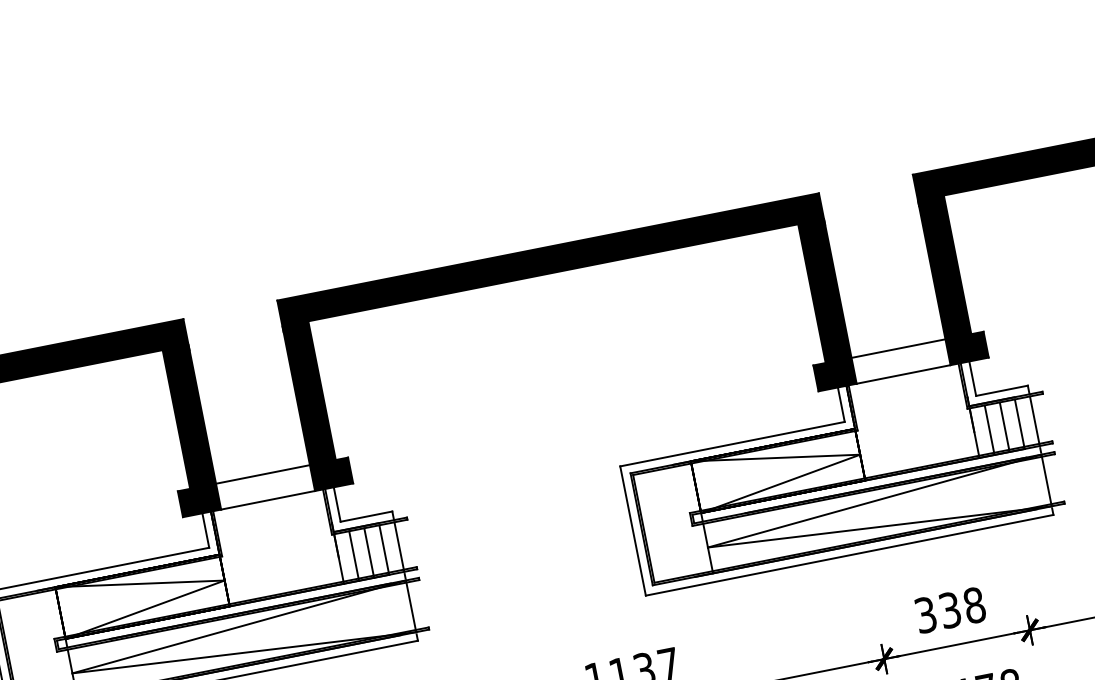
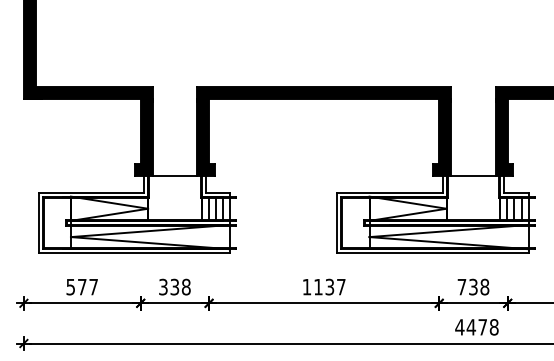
line: (898, 349) -> (473, 164), removed
line: (262, 475) -> (174, 164), removed
text: (924, 613) -> (461, 286), 338 -> 738

